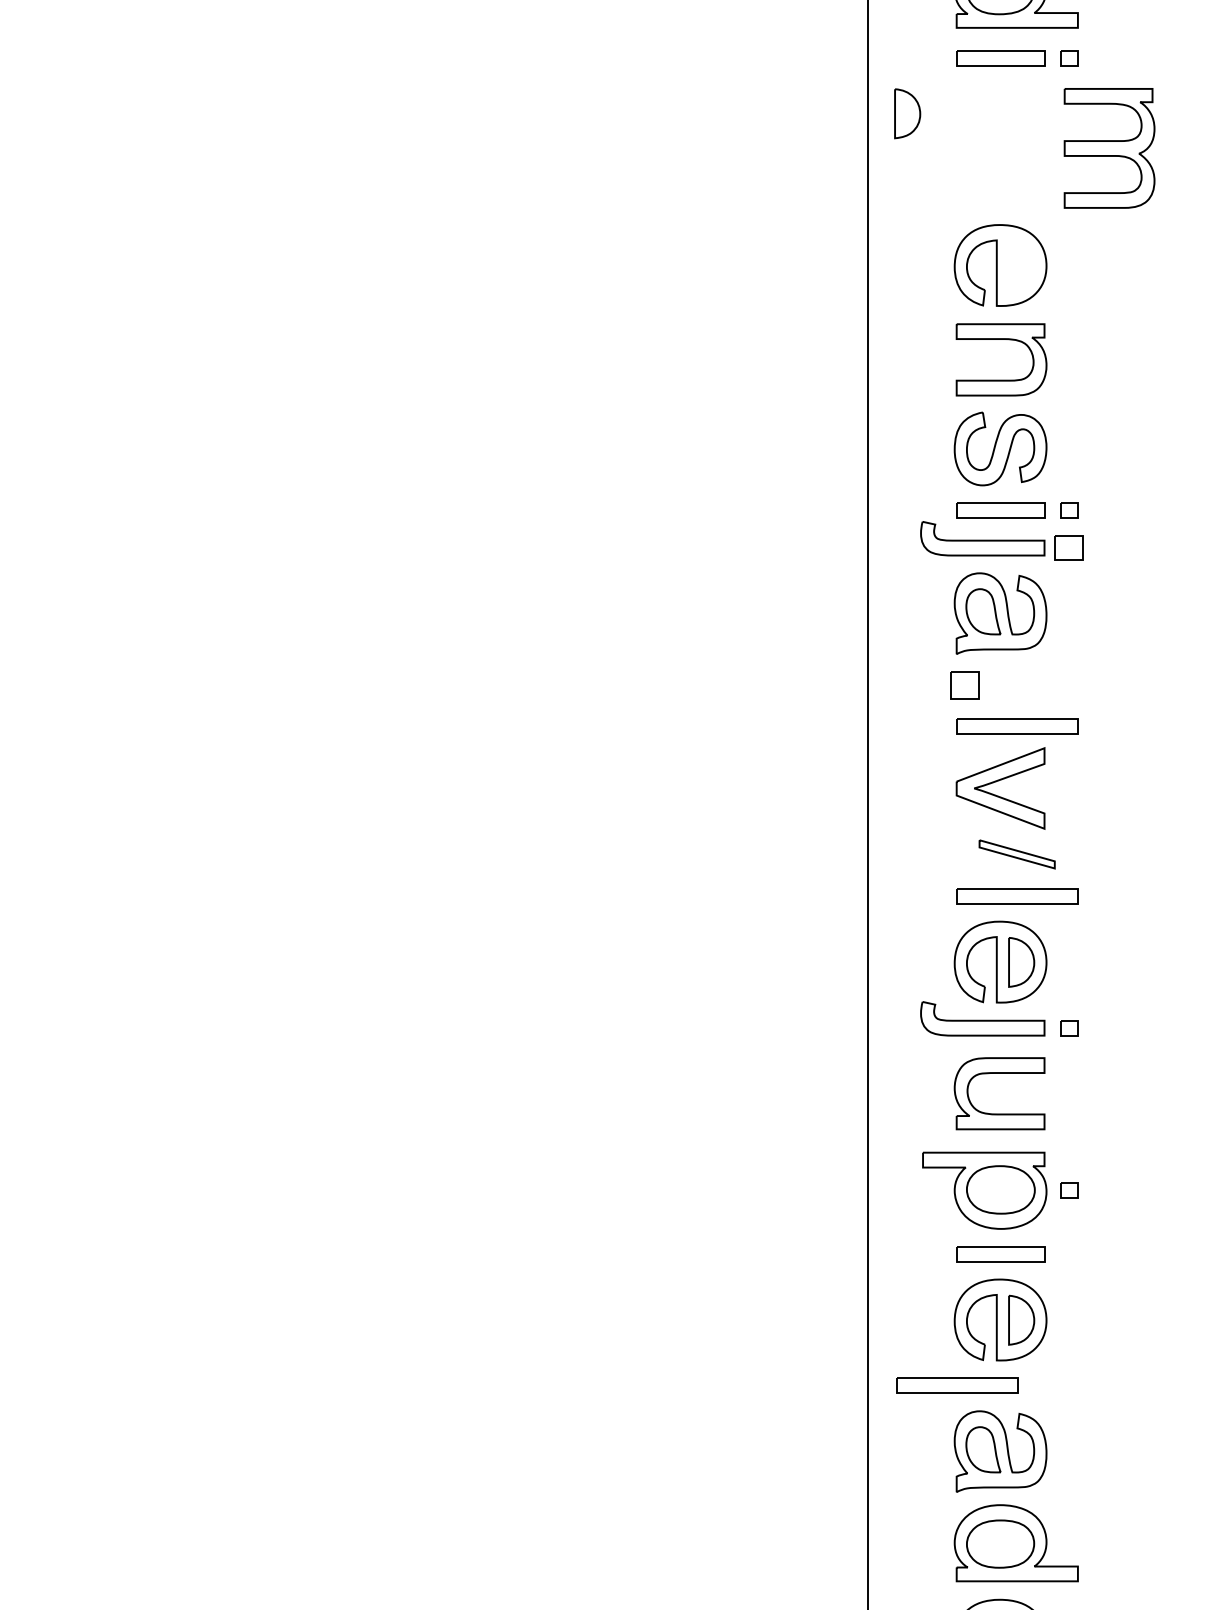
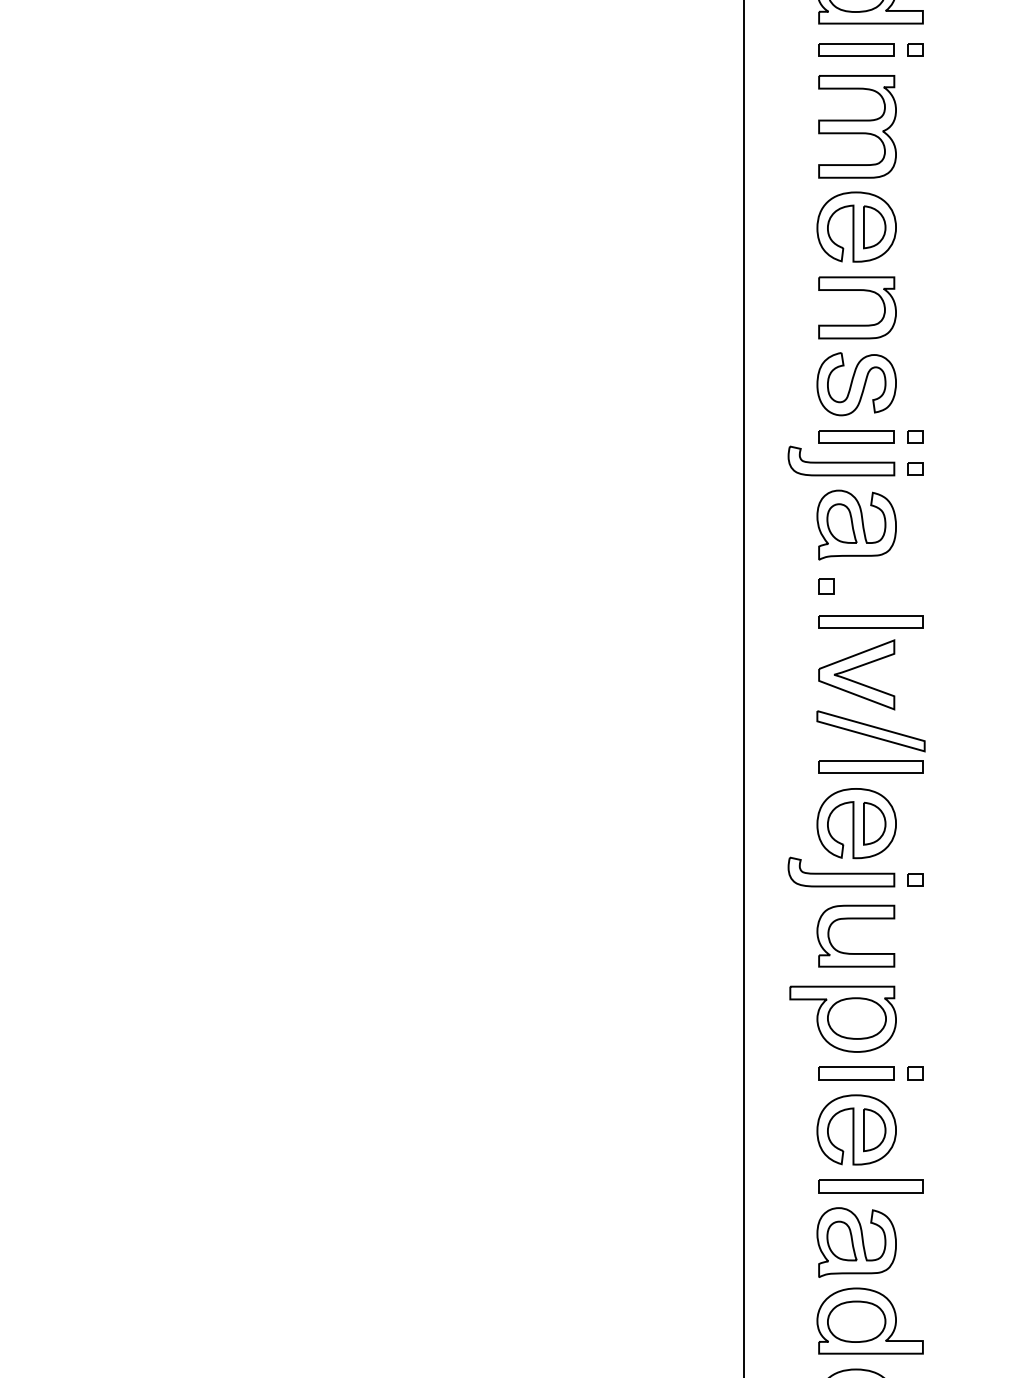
part: (907, 113) -> (874, 227), moved
part: (1109, 148) -> (857, 126), moved
part: (1069, 548) -> (915, 469), size x0.62
part: (965, 685) -> (826, 586), size x0.62
part: (1016, 854) -> (870, 731), size x1.67
part: (1069, 1190) -> (915, 1073), moved
part: (957, 1385) -> (871, 1186), moved

